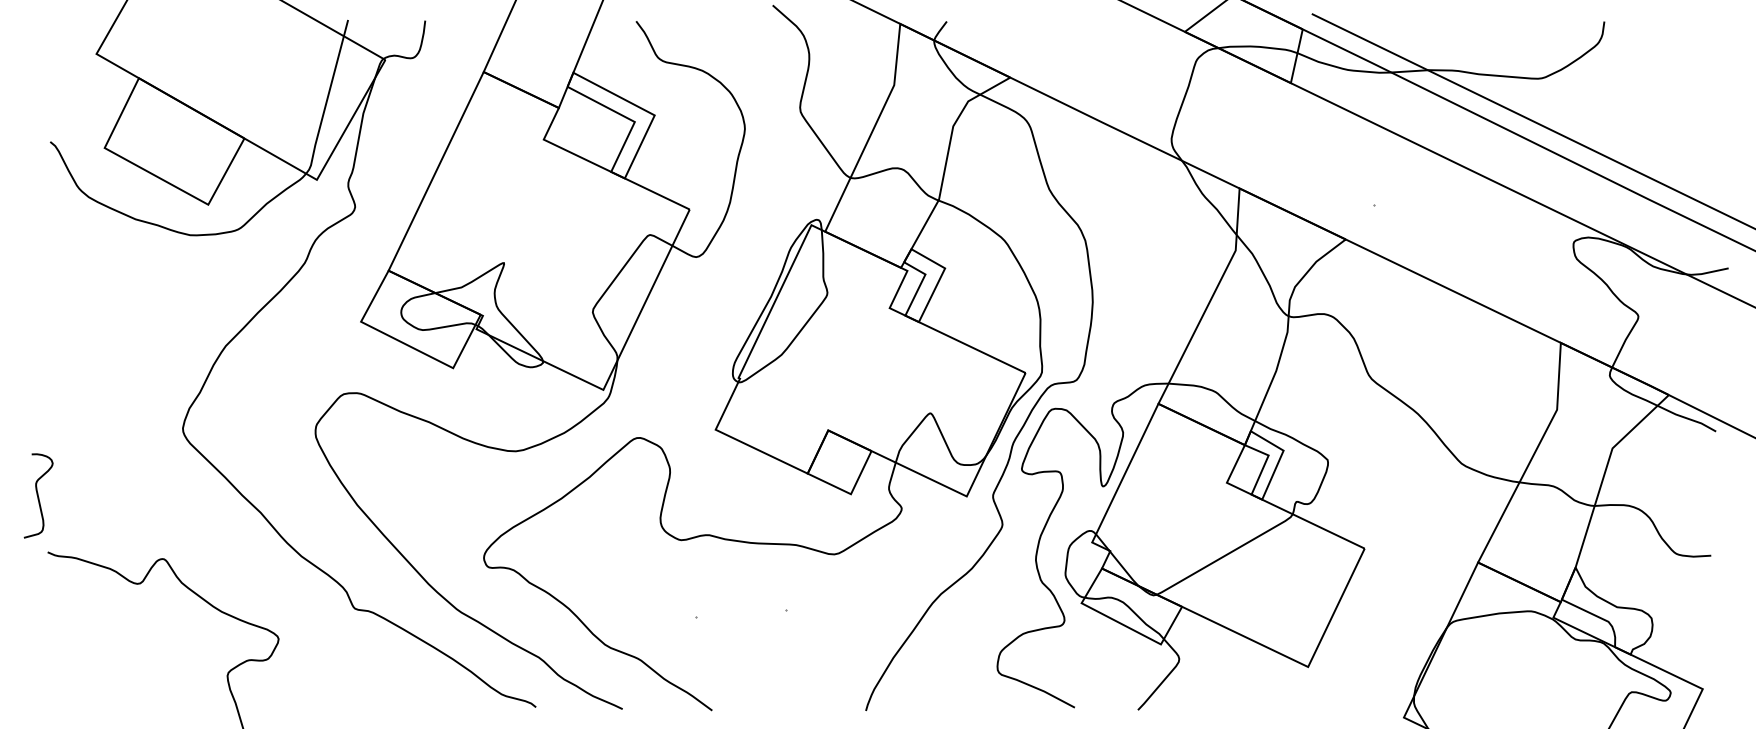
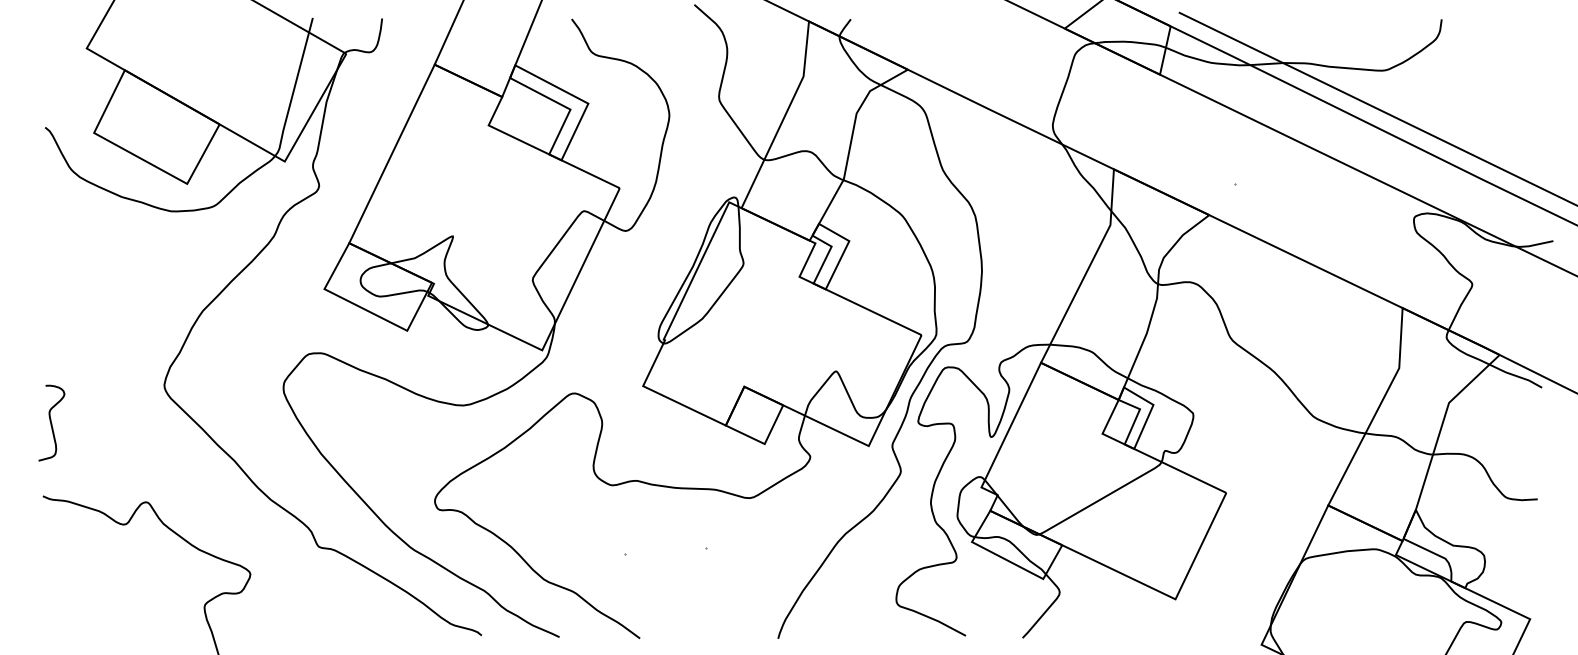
curve: (38, 495) -> (51, 422), moved

